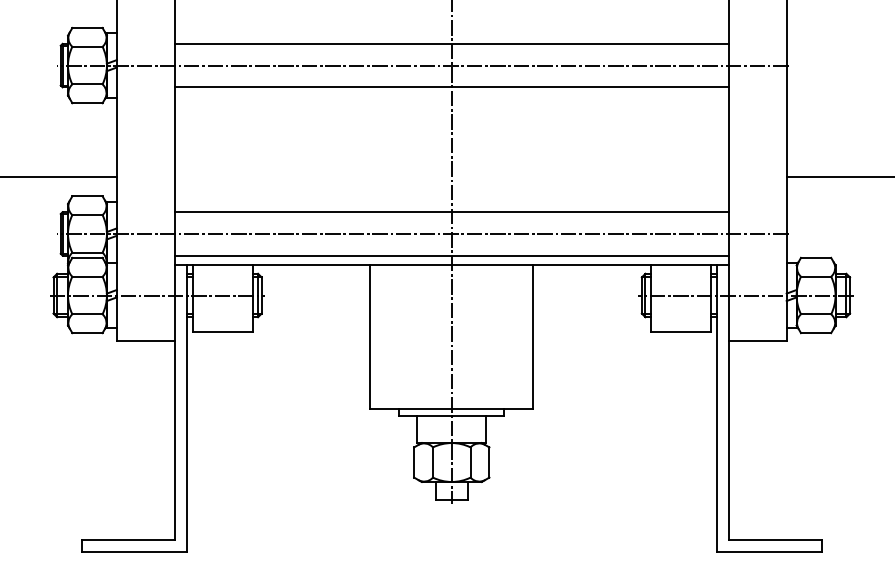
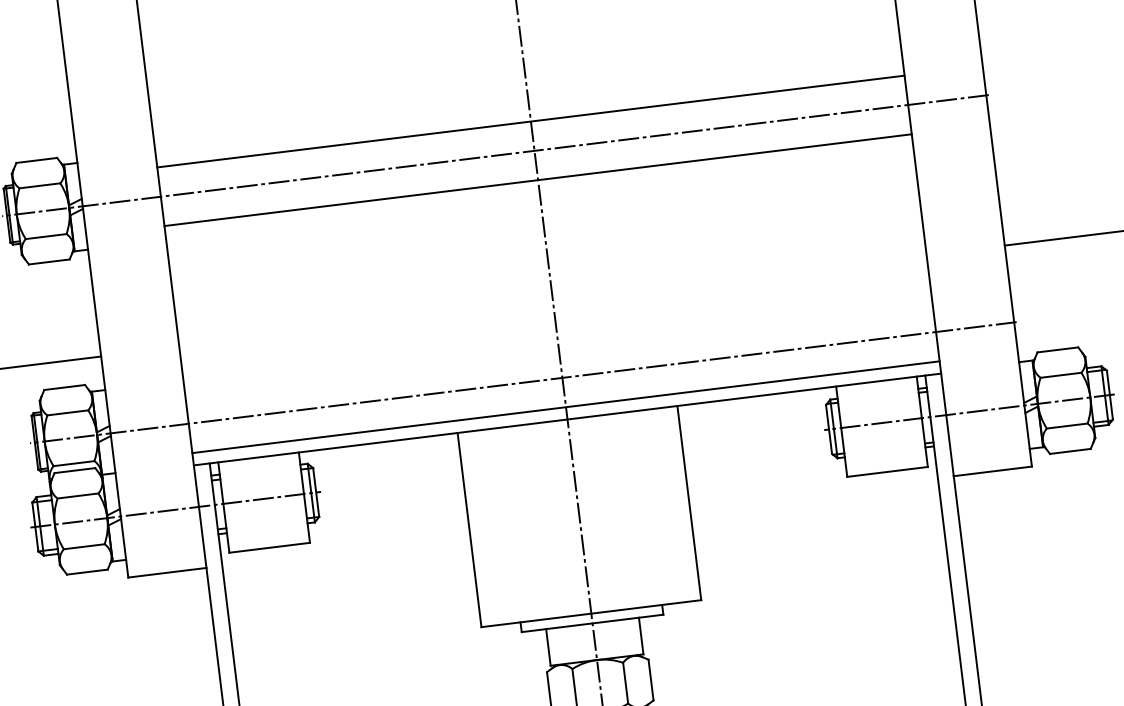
line: (451, 212) -> (558, 349), removed

